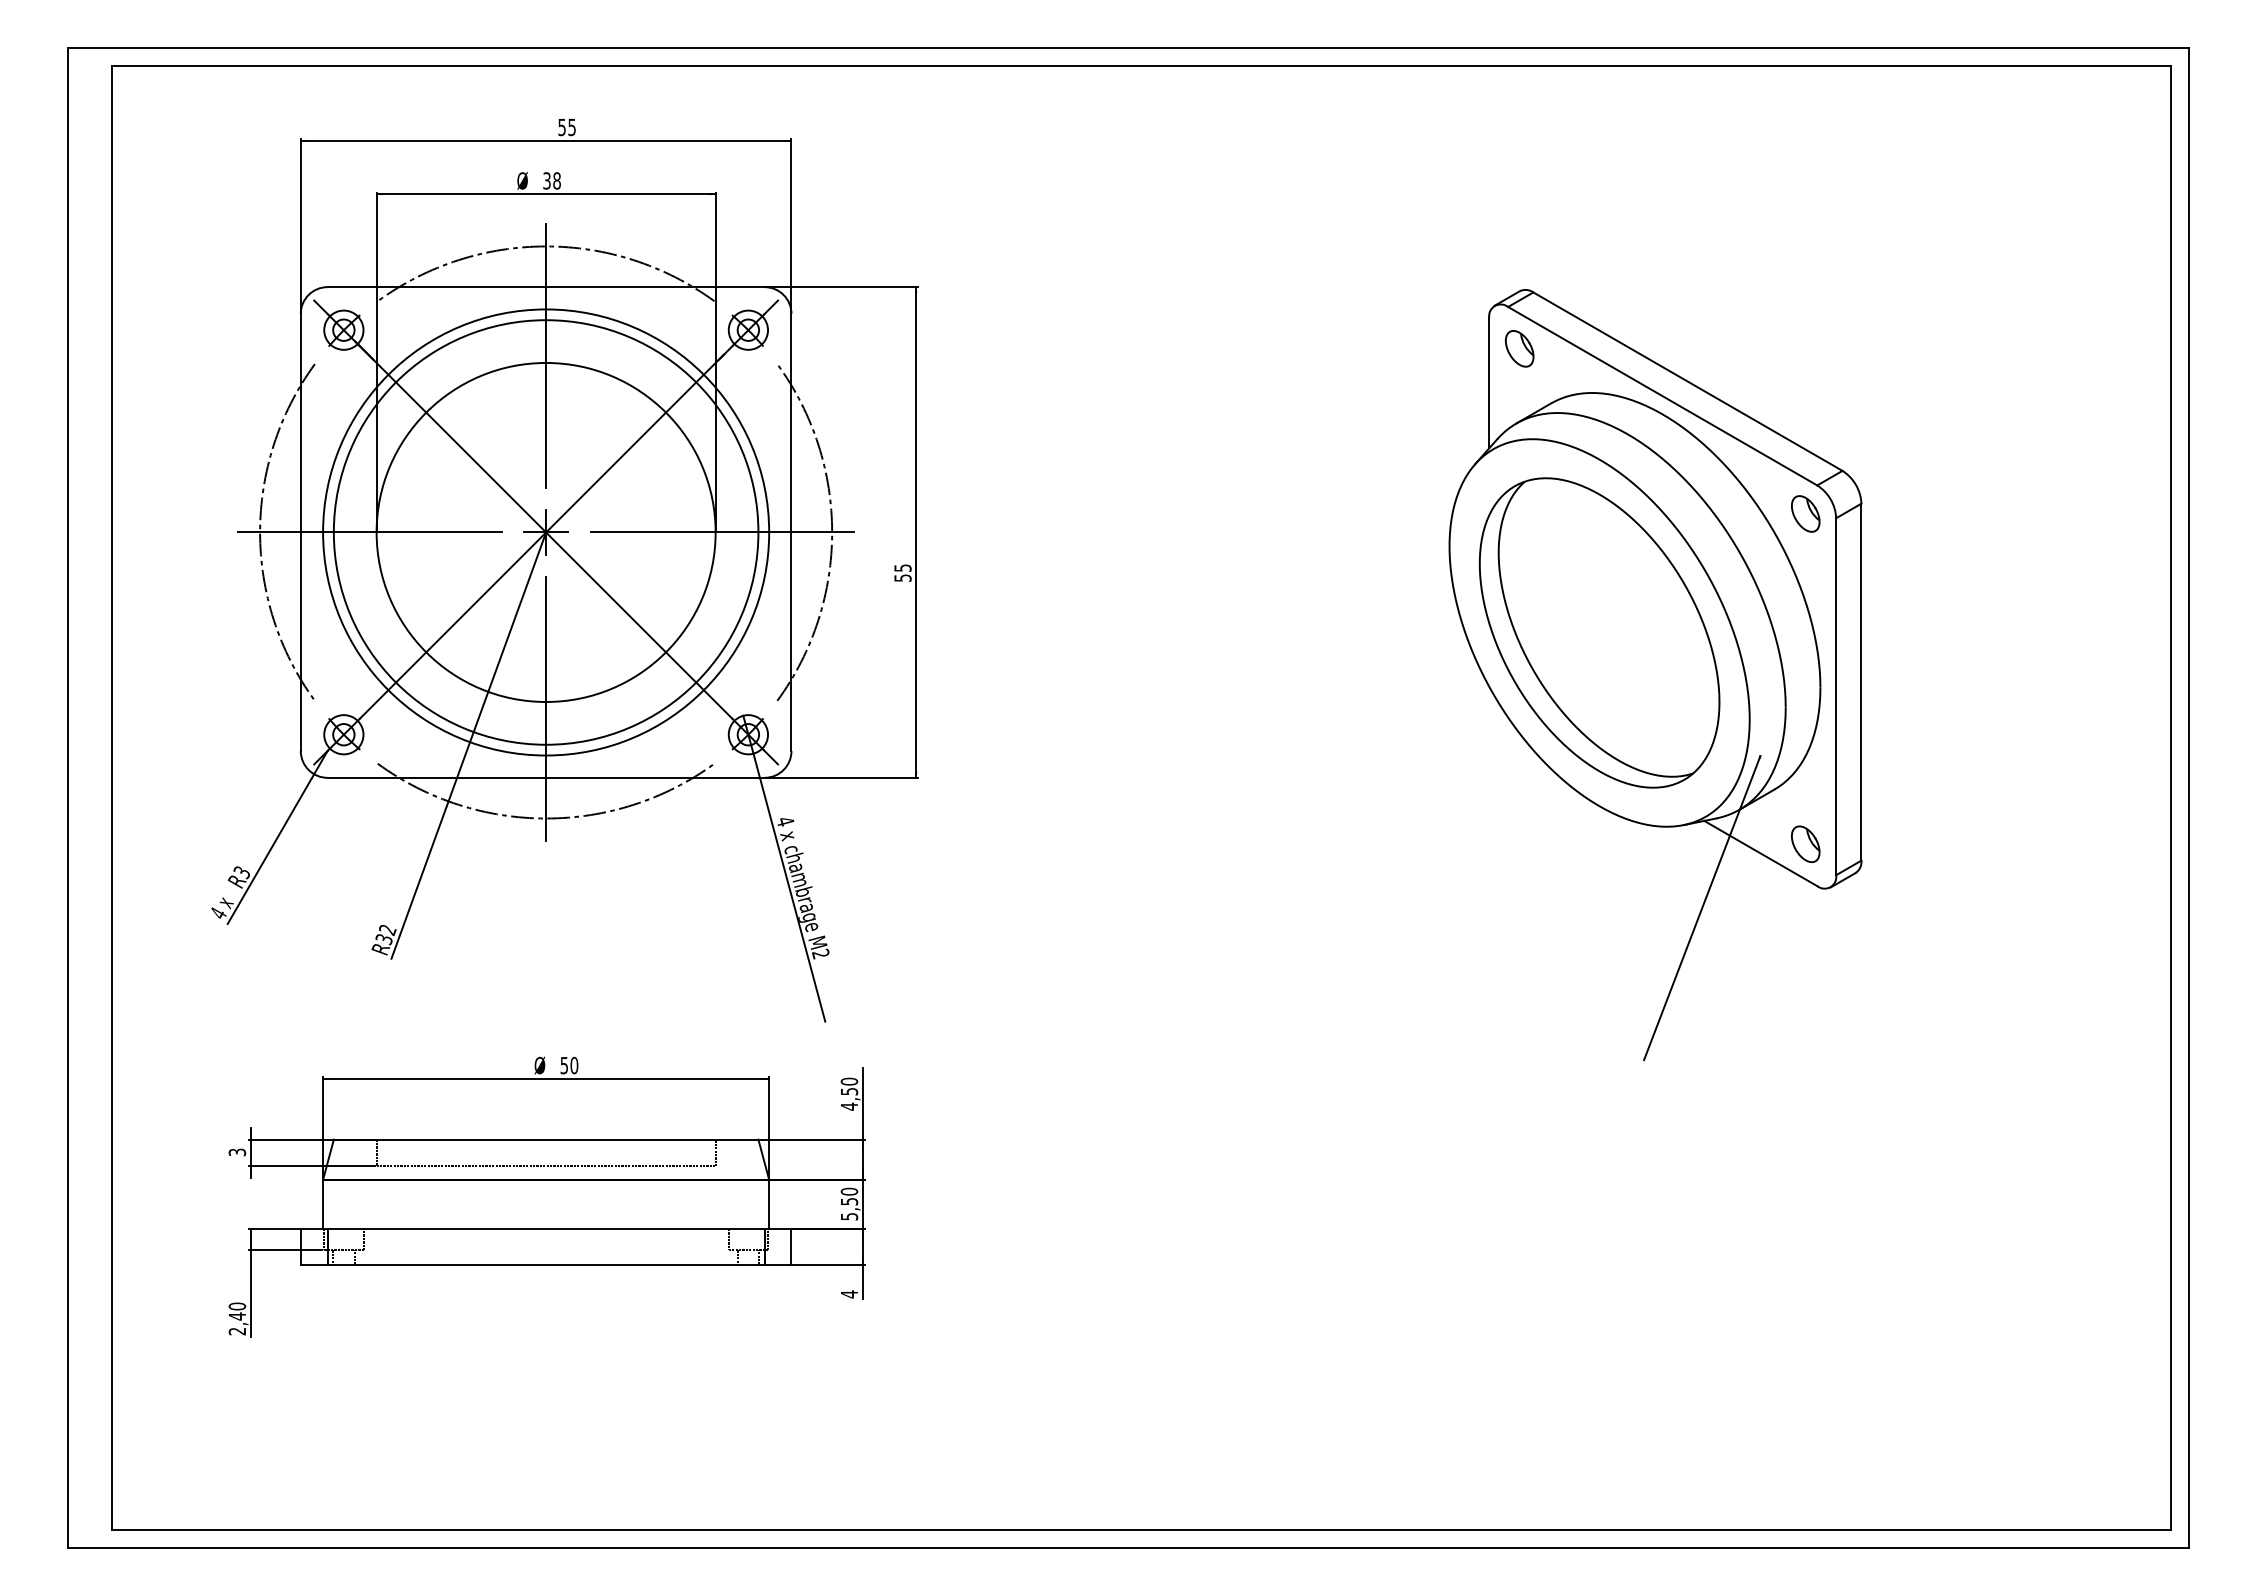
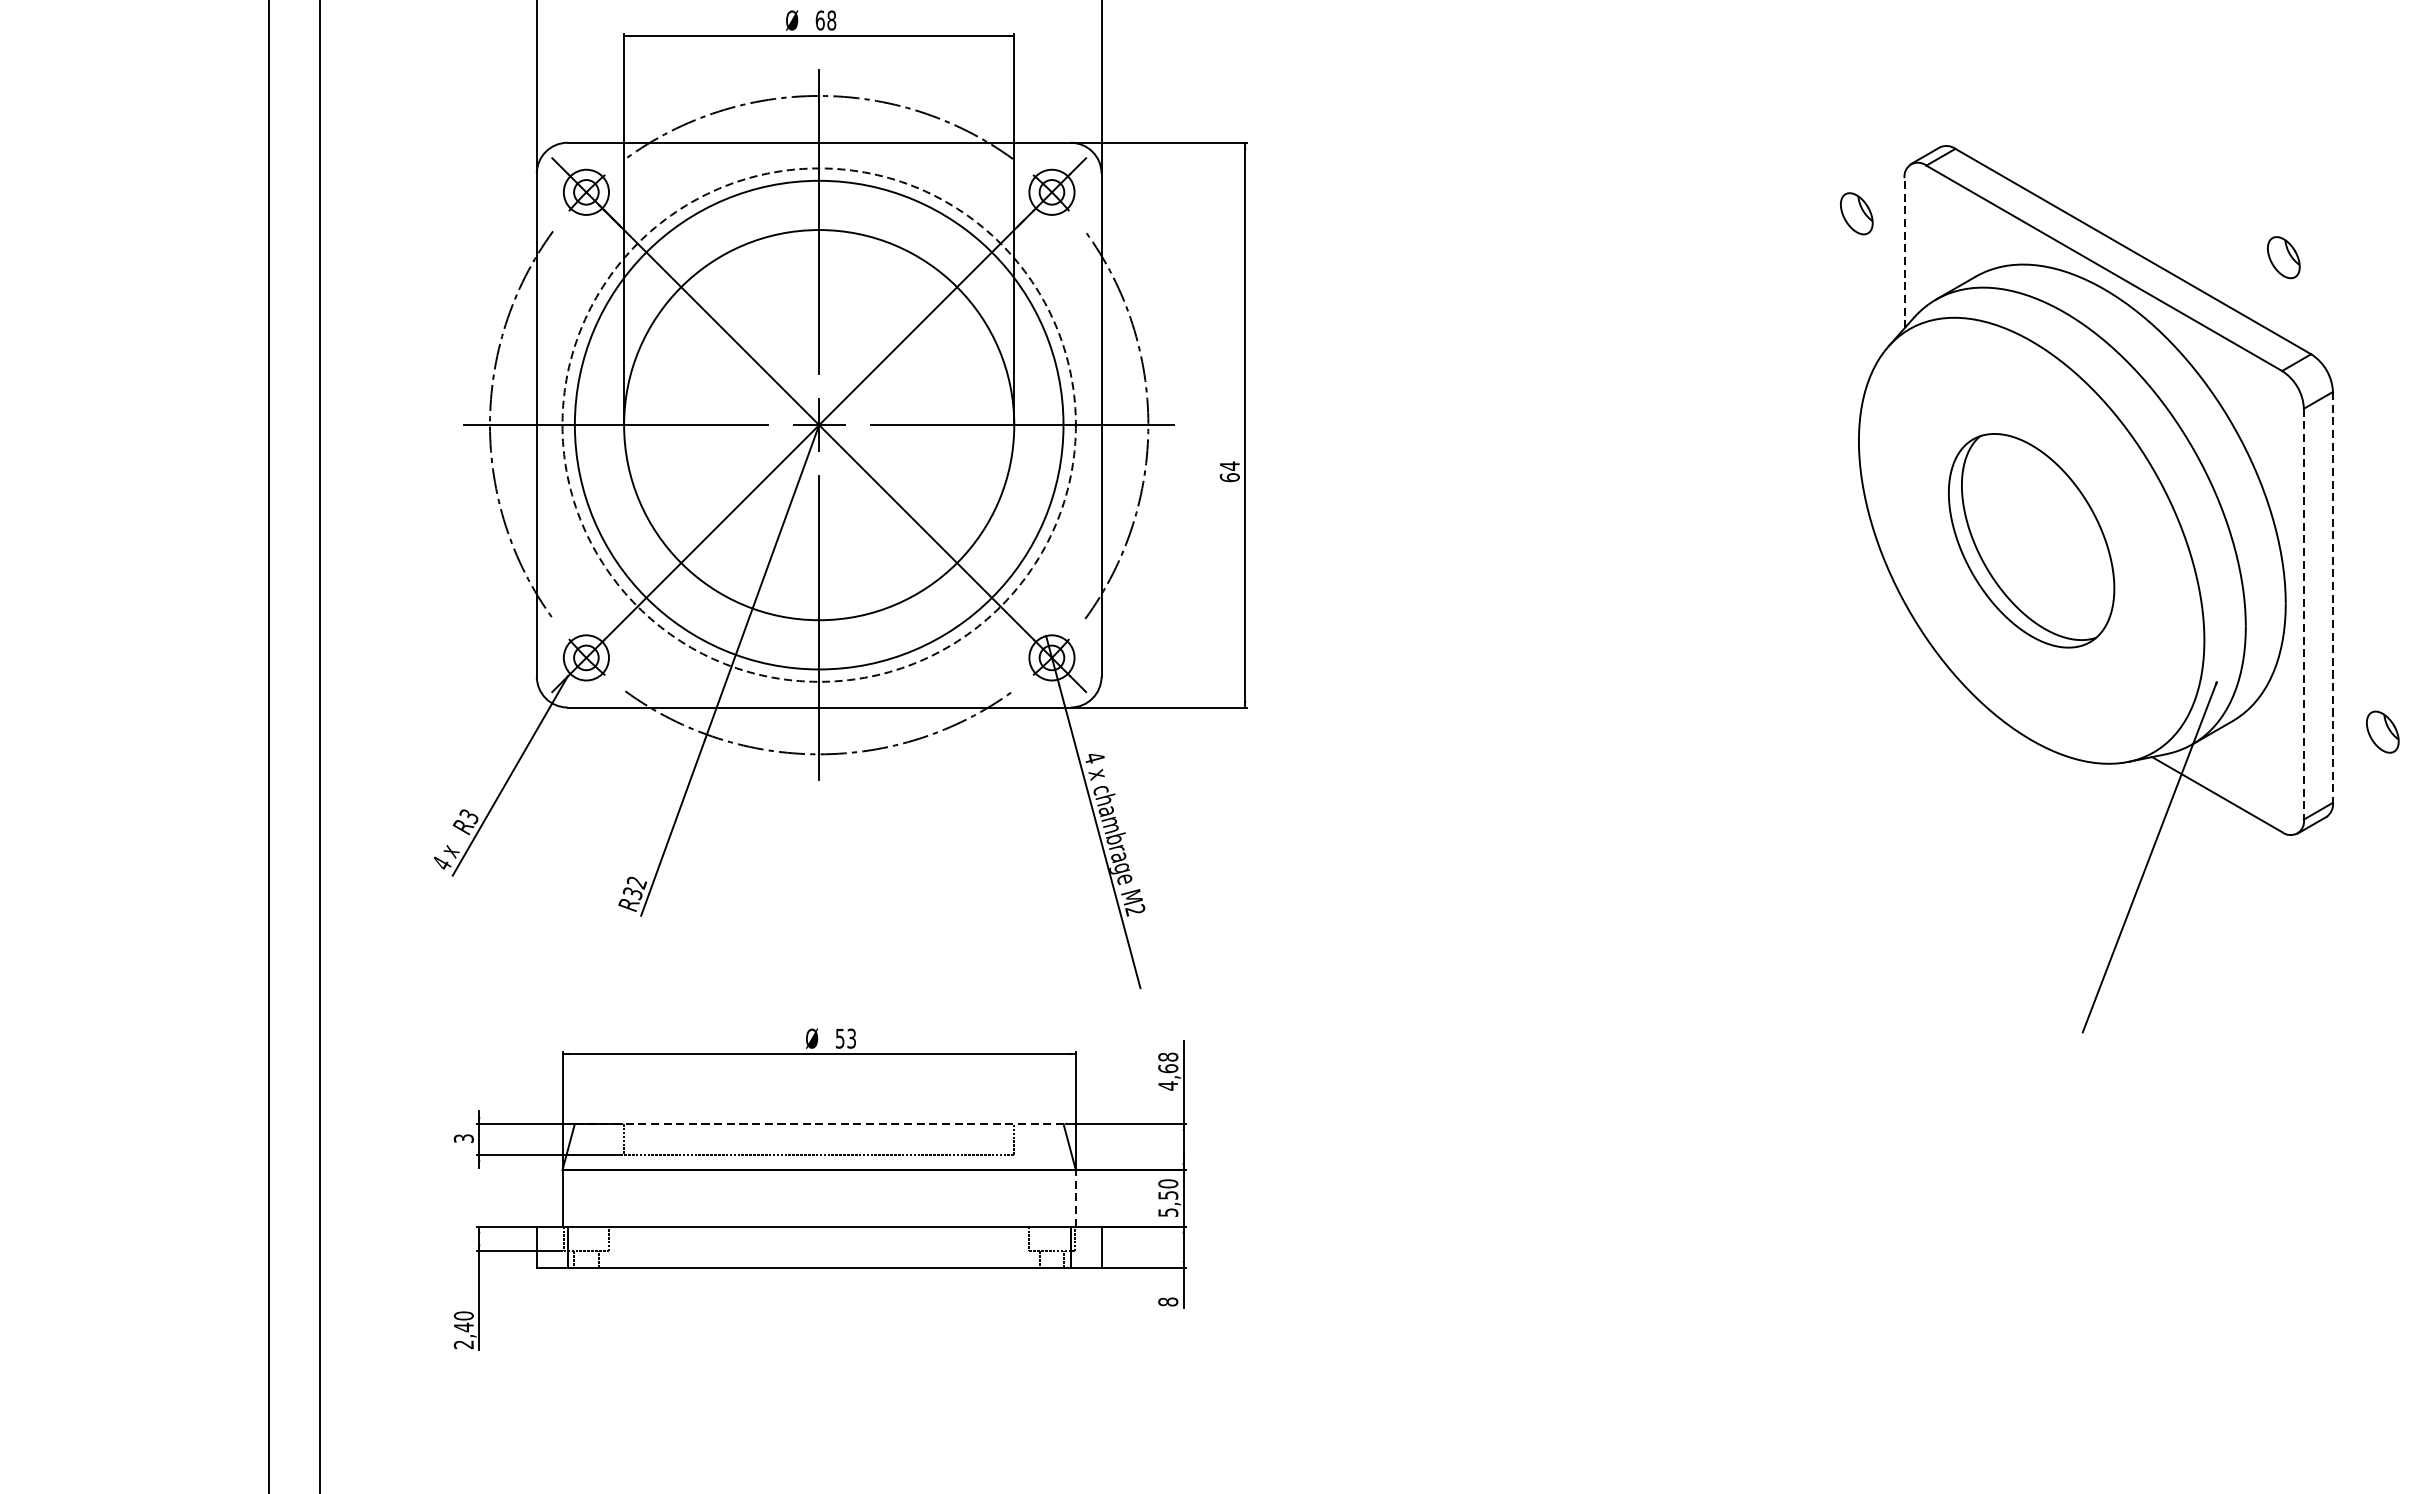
text: (547, 180) -> (820, 20), 38 -> 68
part: (1519, 348) -> (1856, 213), moved
line: (1489, 382) -> (1904, 252), solid -> dashed
part: (1805, 513) -> (2283, 257), moved
circle: (546, 532) -> (819, 425), solid -> dashed
text: (902, 572) -> (1229, 471), 55 -> 64
part: (1599, 632) -> (2031, 540), size x0.6
line: (1861, 682) -> (2333, 597), solid -> dashed
line: (1836, 697) -> (2304, 615), solid -> dashed
part: (1805, 843) -> (2382, 731), moved
text: (574, 1065) -> (851, 1038), 50 -> 53
text: (849, 1086) -> (1168, 1062), 4,50 -> 4,68
line: (546, 1139) -> (819, 1123), solid -> dashed
line: (769, 1204) -> (1076, 1198), solid -> dashed
text: (849, 1294) -> (1168, 1302), 4 -> 8

